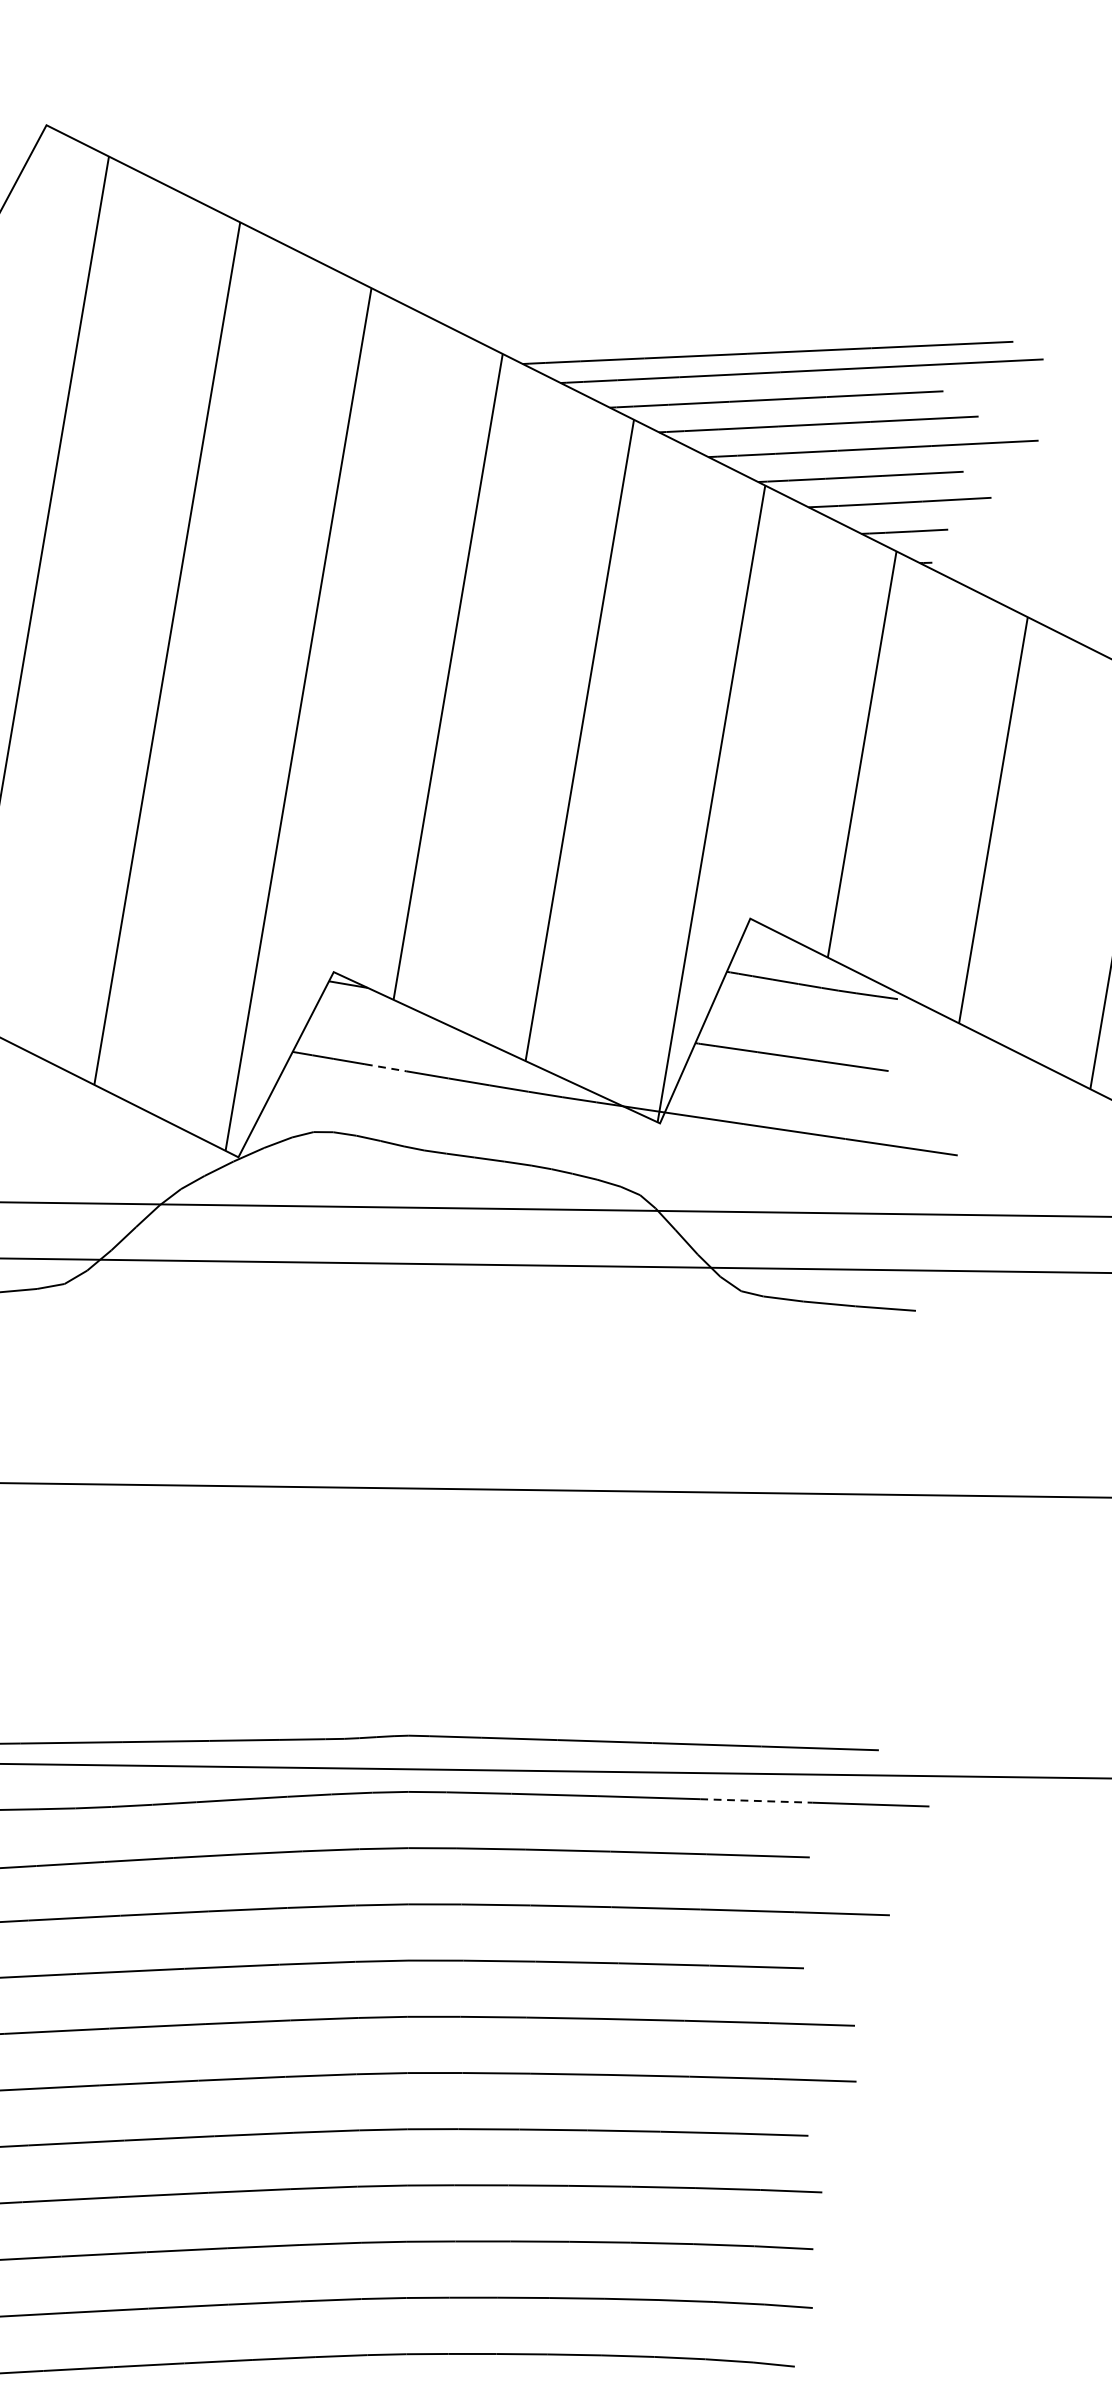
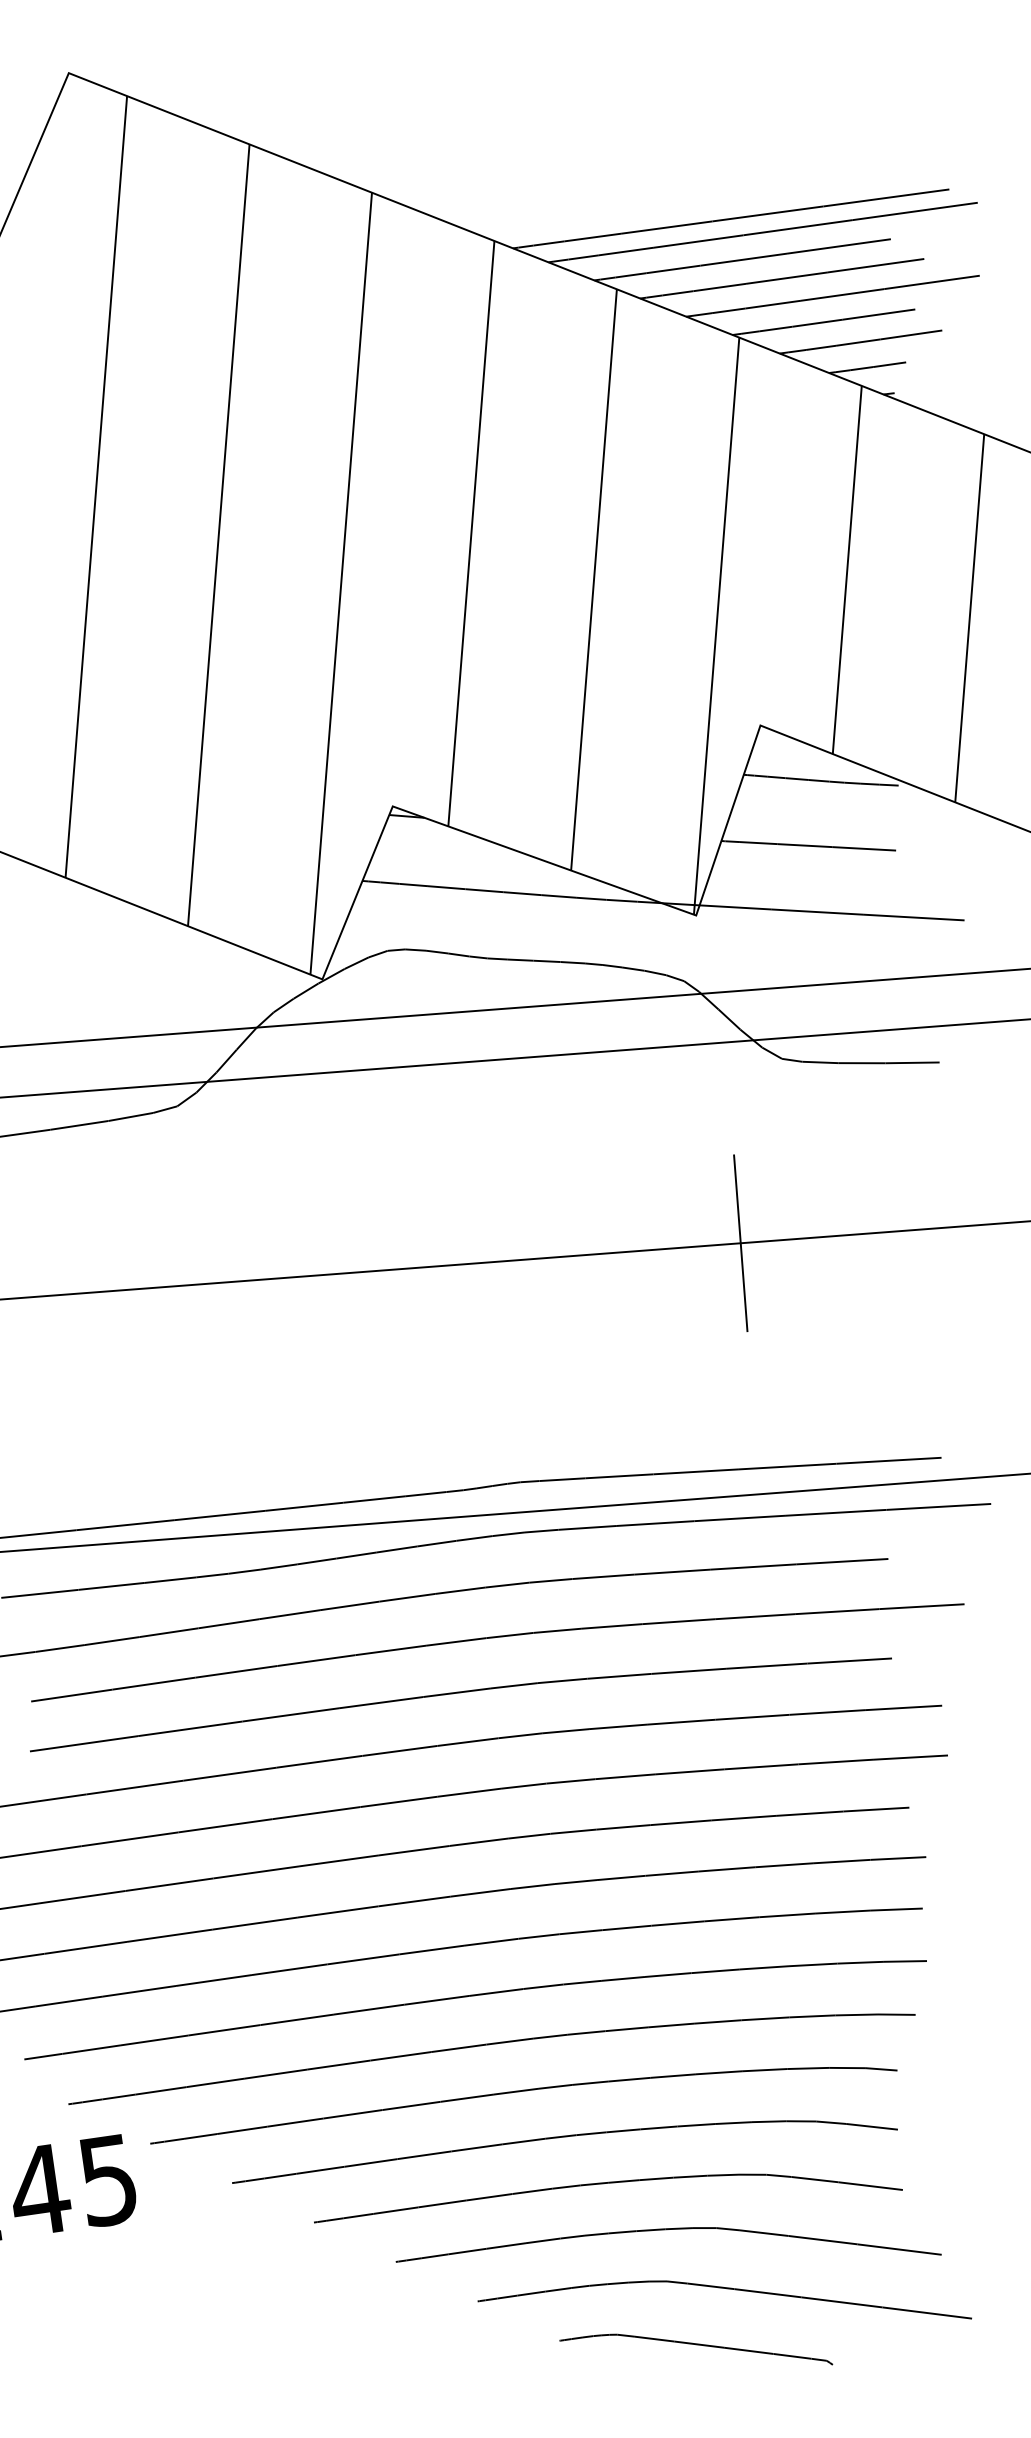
line: (385, 1067) -> (446, 887), dashed -> solid
line: (676, 1492) -> (740, 1243), added
line: (756, 1800) -> (836, 1512), dashed -> solid

